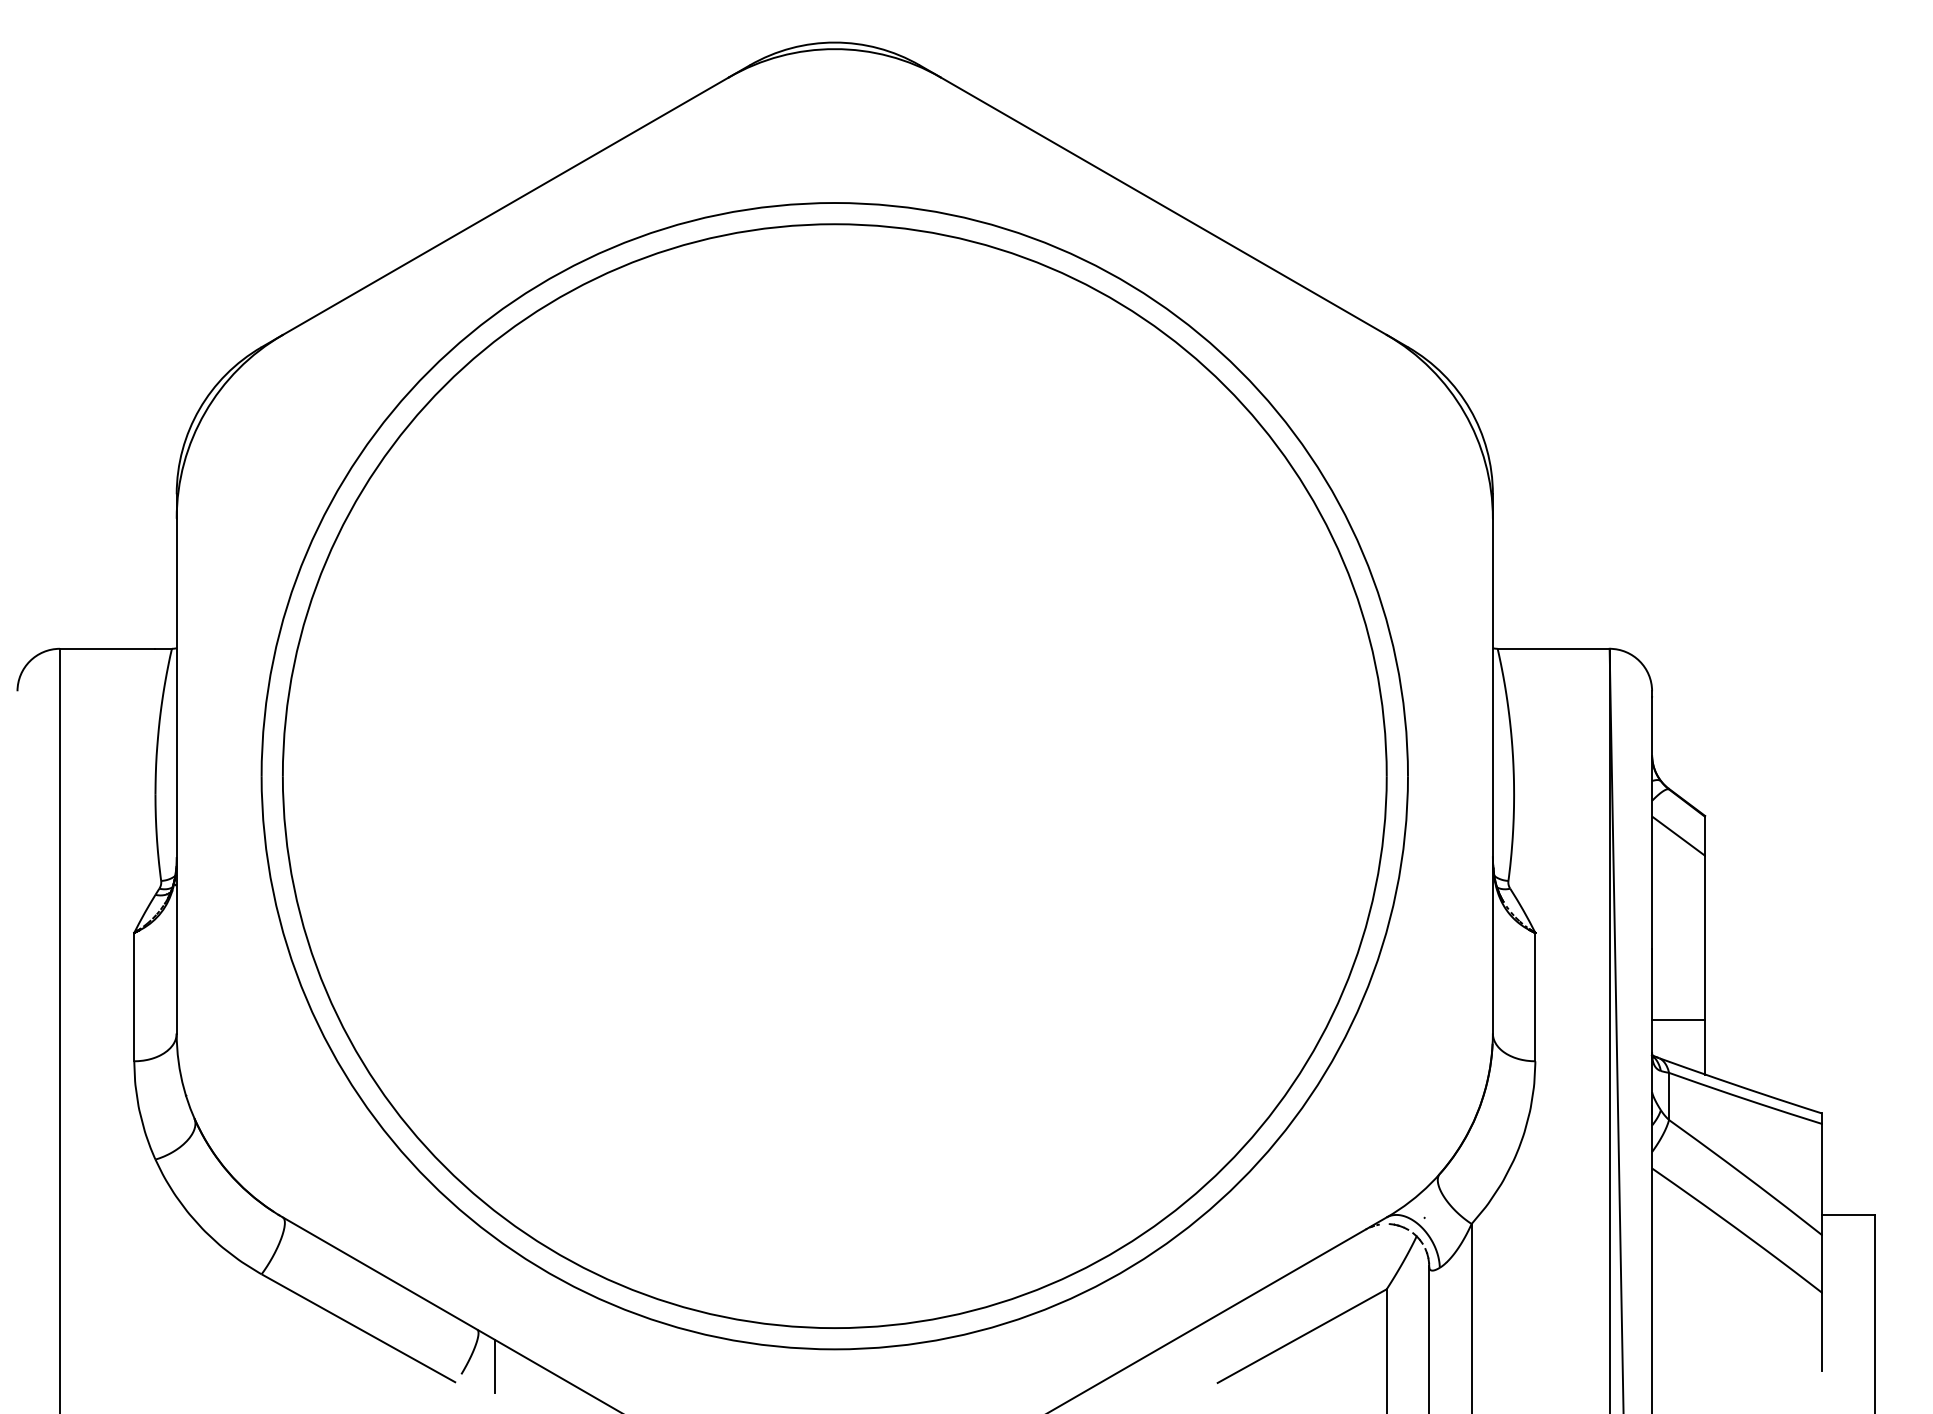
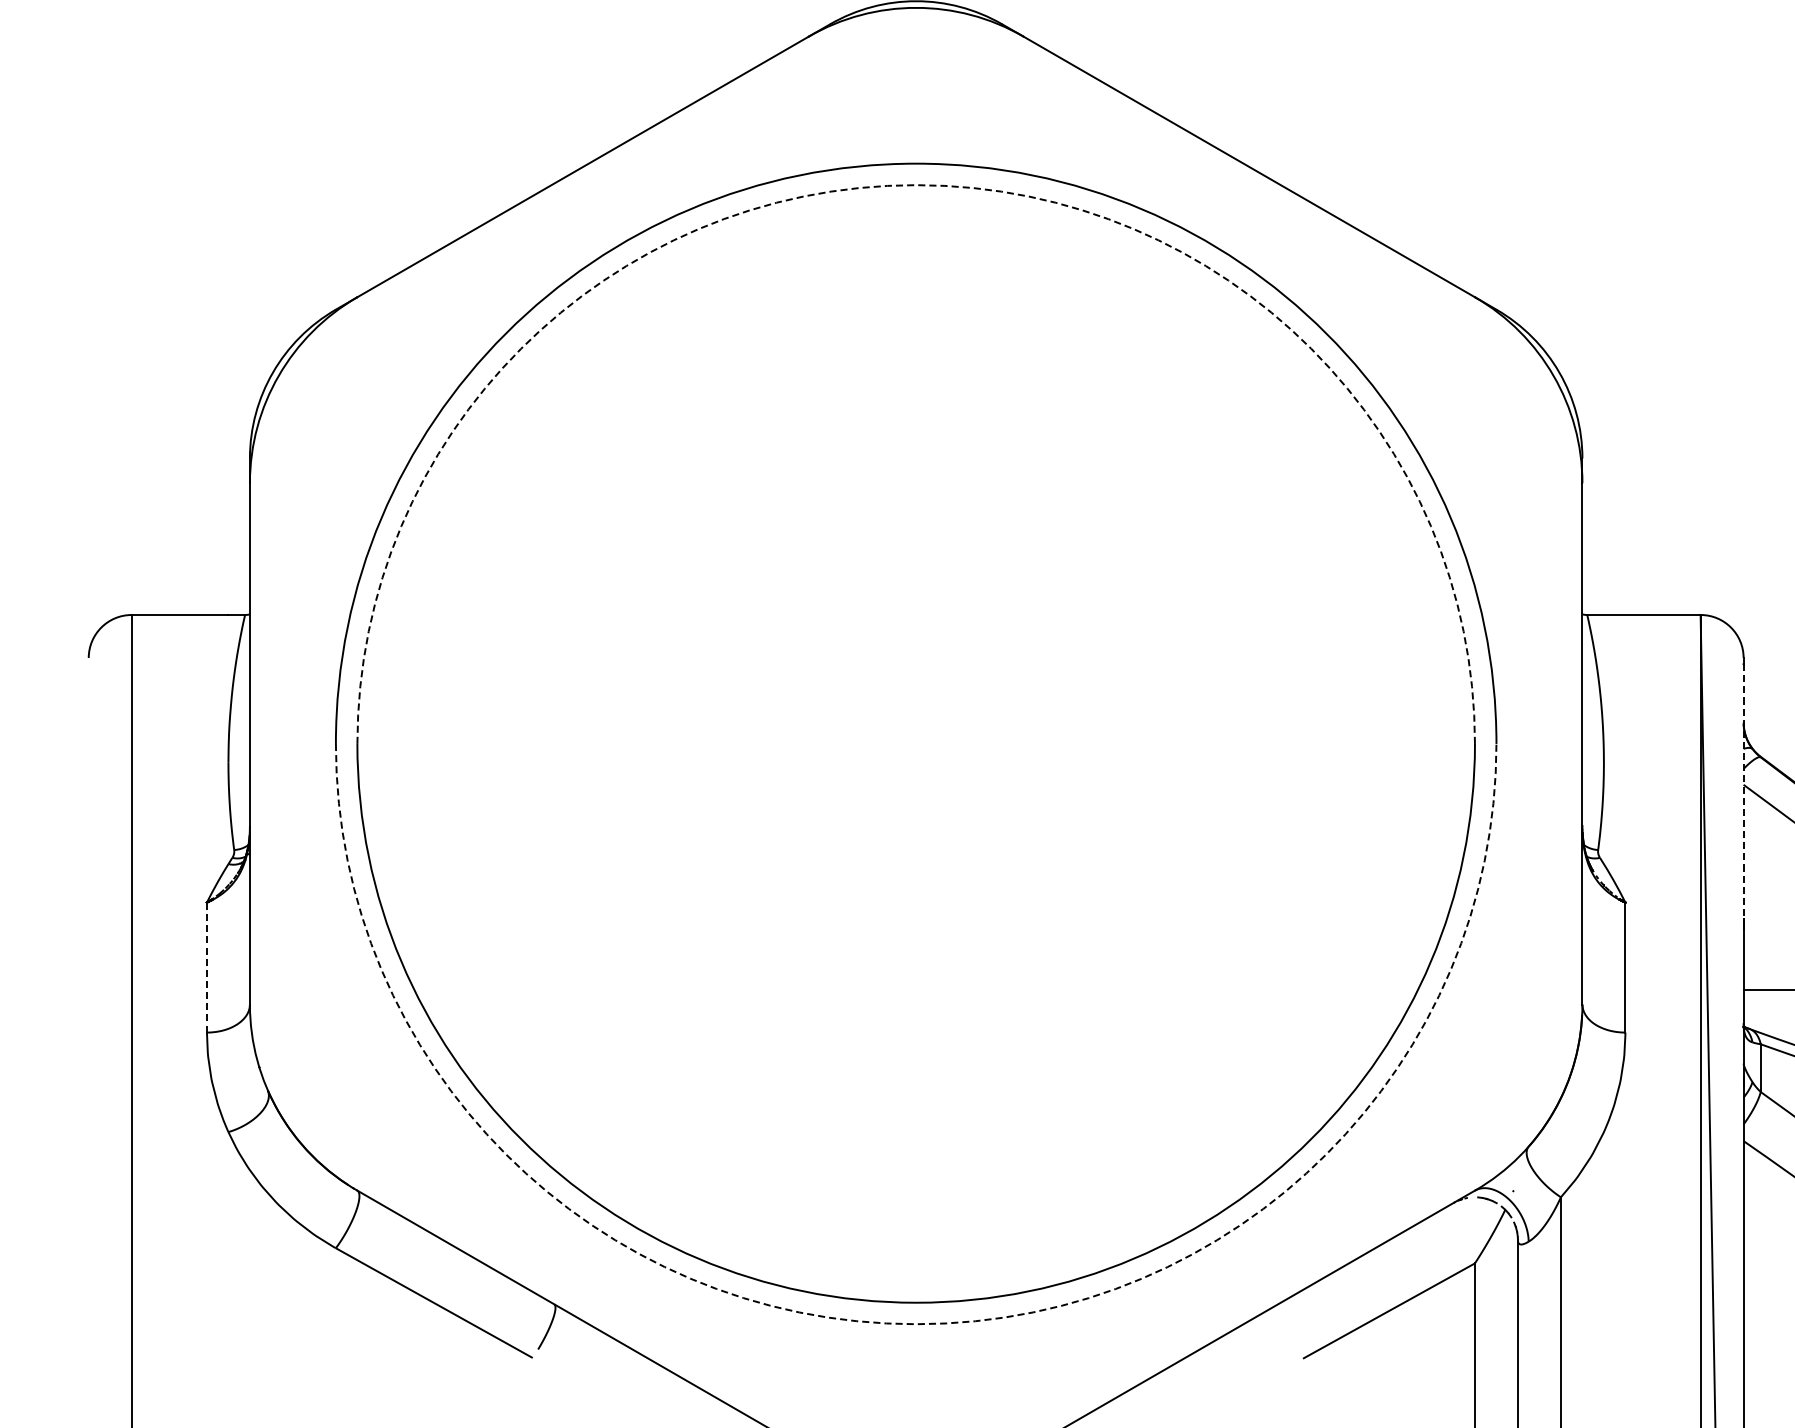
arc: (834, 224) -> (915, 185), solid -> dashed
line: (1652, 822) -> (1744, 790), solid -> dashed
line: (134, 996) -> (207, 966), solid -> dashed
arc: (834, 1349) -> (915, 1324), solid -> dashed
line: (495, 1366) -> (572, 1341), removed

